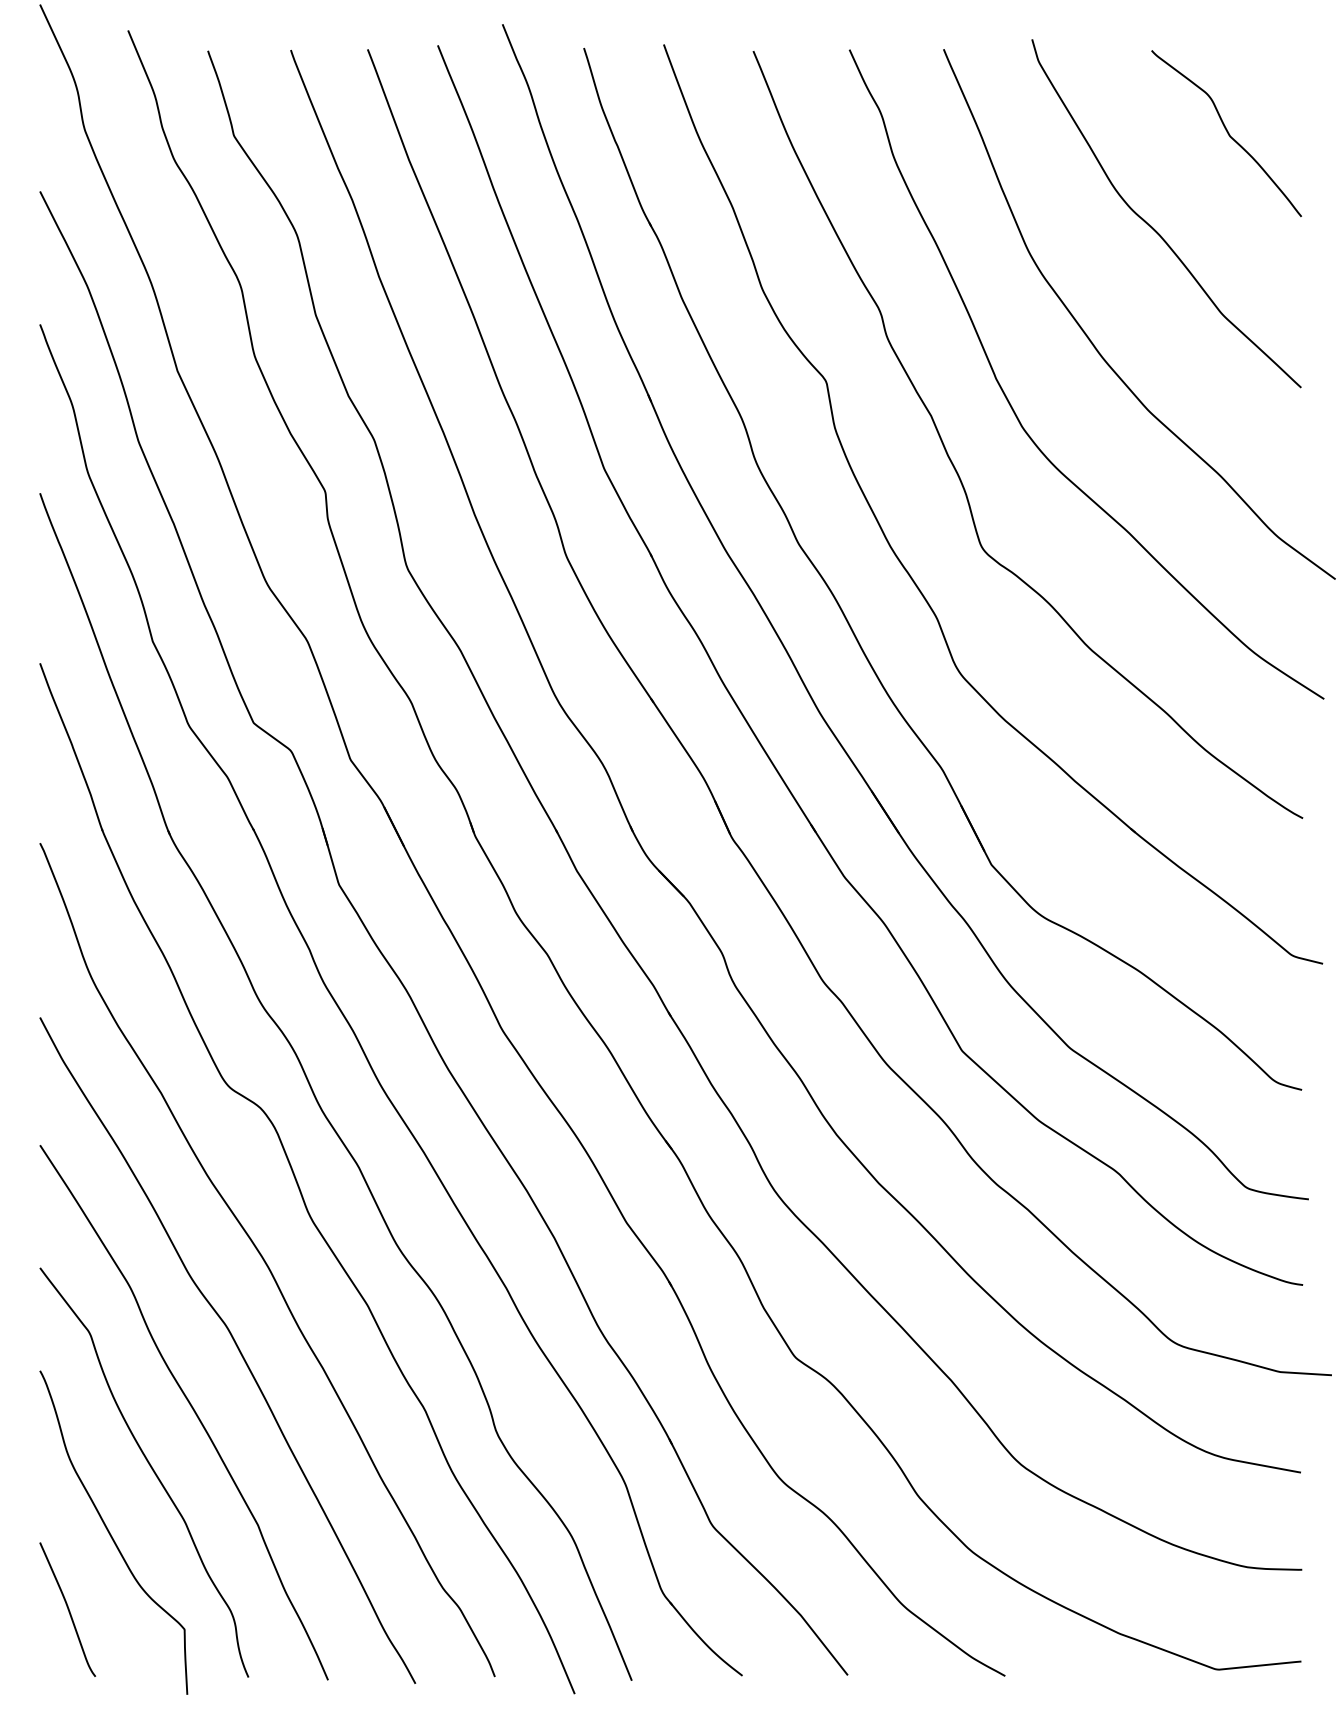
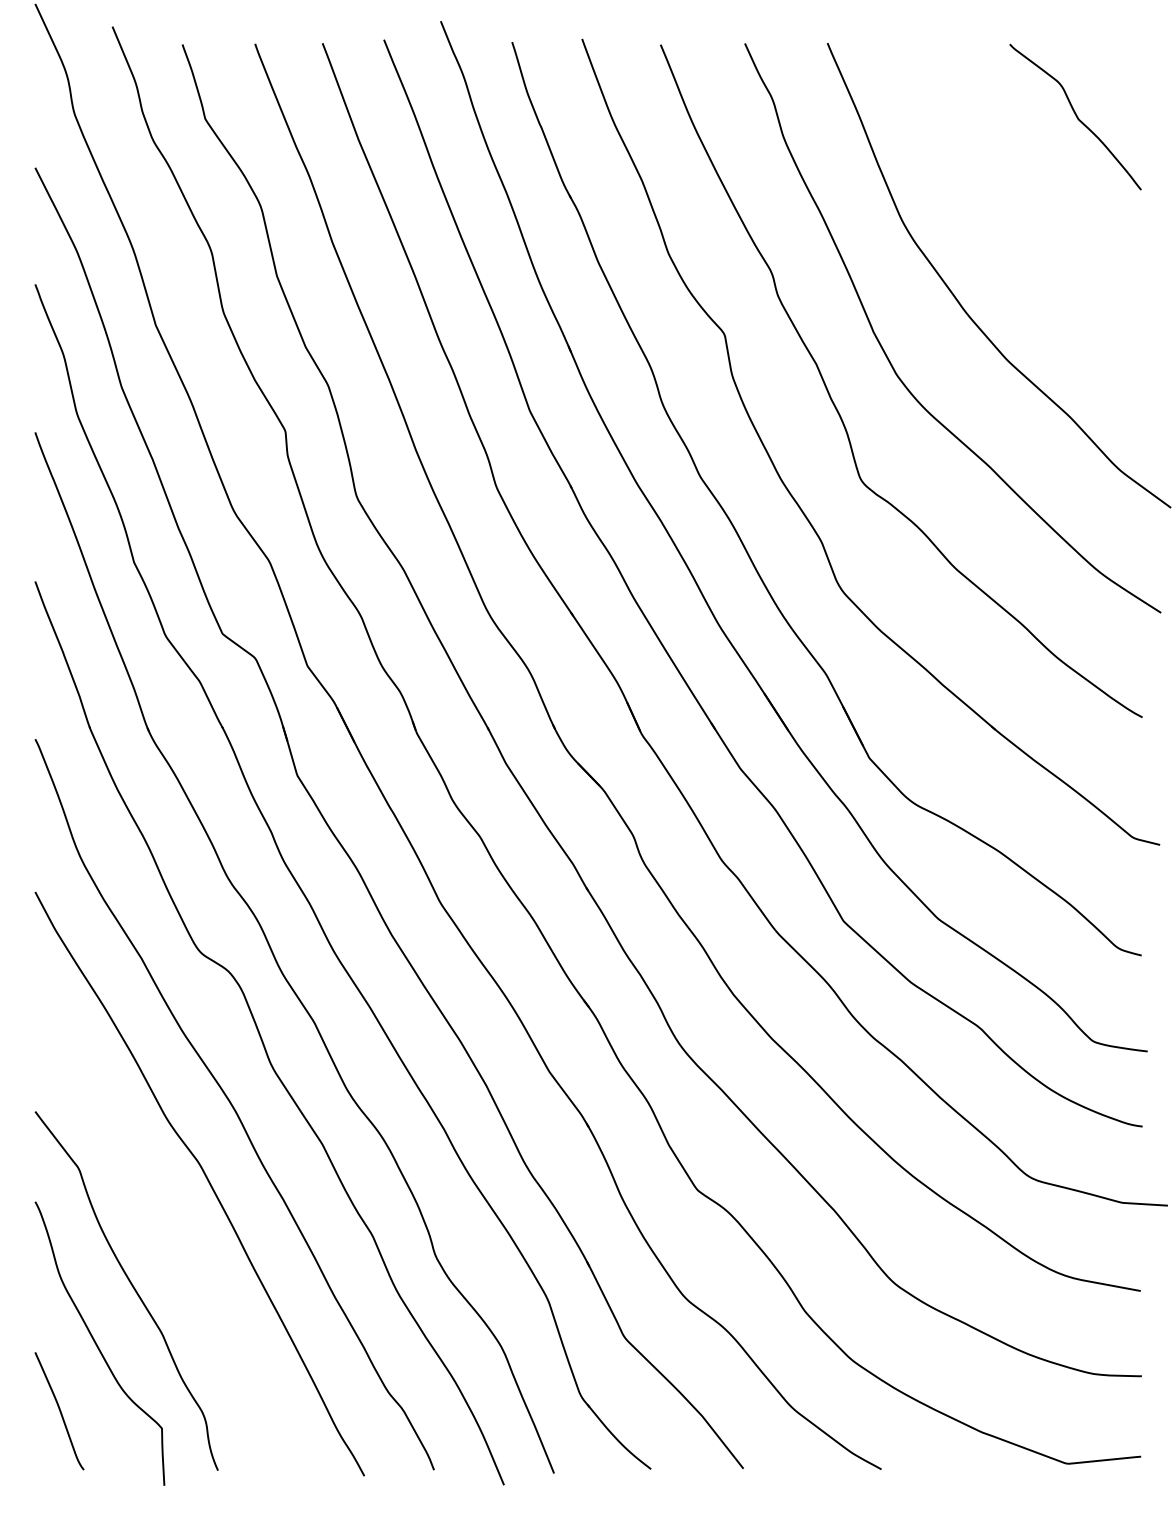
curve: (1152, 226) -> (1010, 198), removed
curve: (192, 1409) -> (168, 1235), removed

